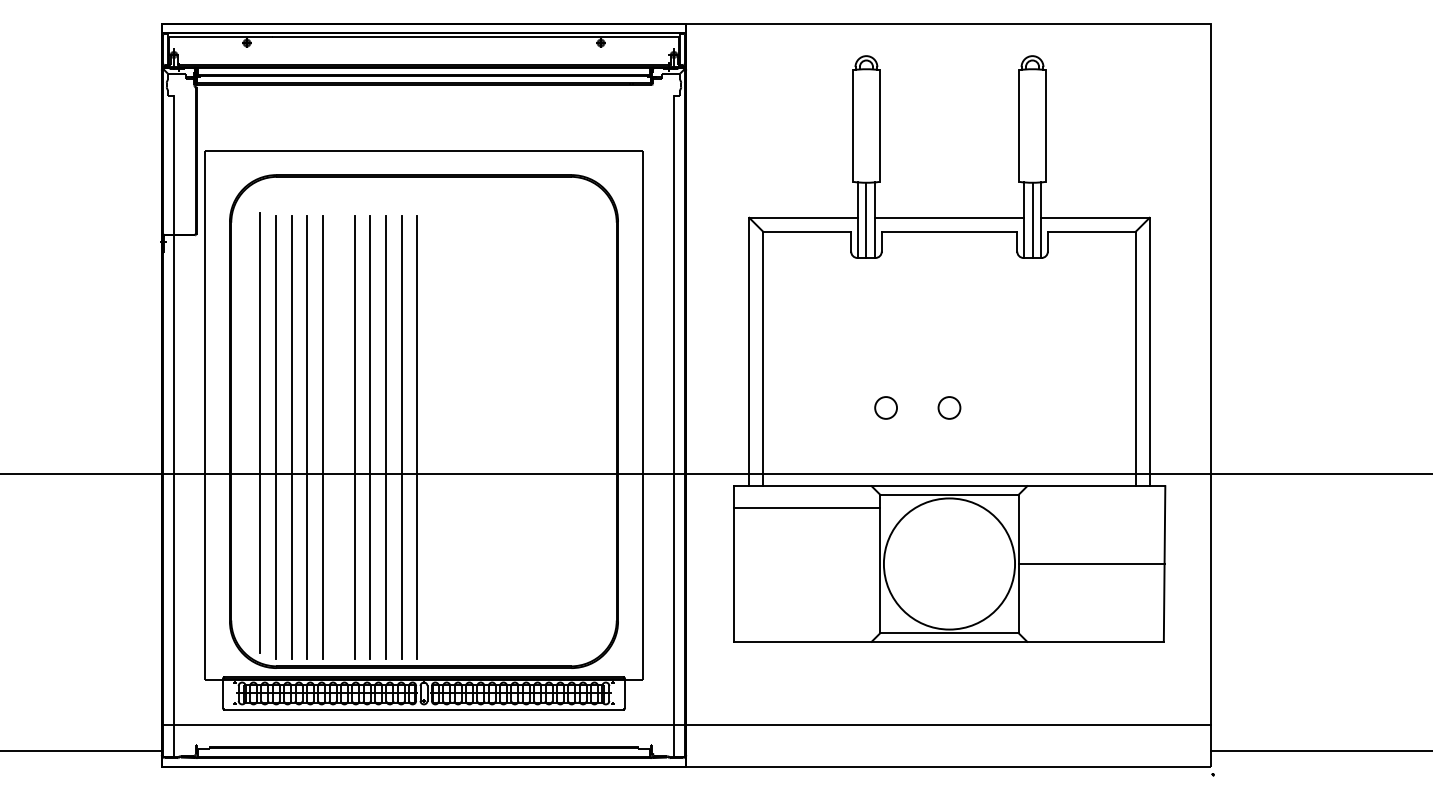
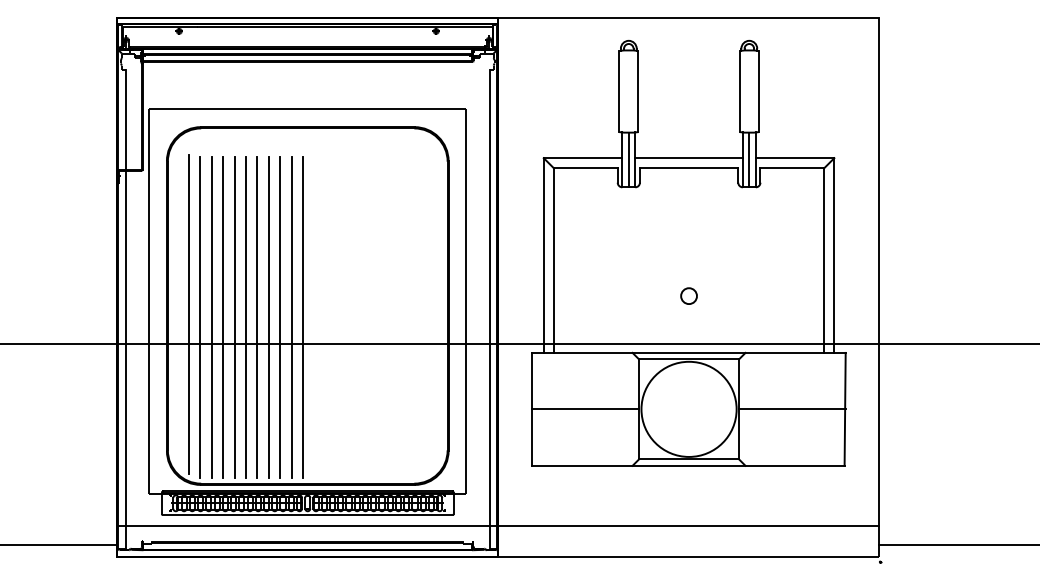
circle: (885, 407) -> (642, 295), removed
line: (338, 436) -> (245, 316), added
line: (806, 507) -> (585, 409), moved

